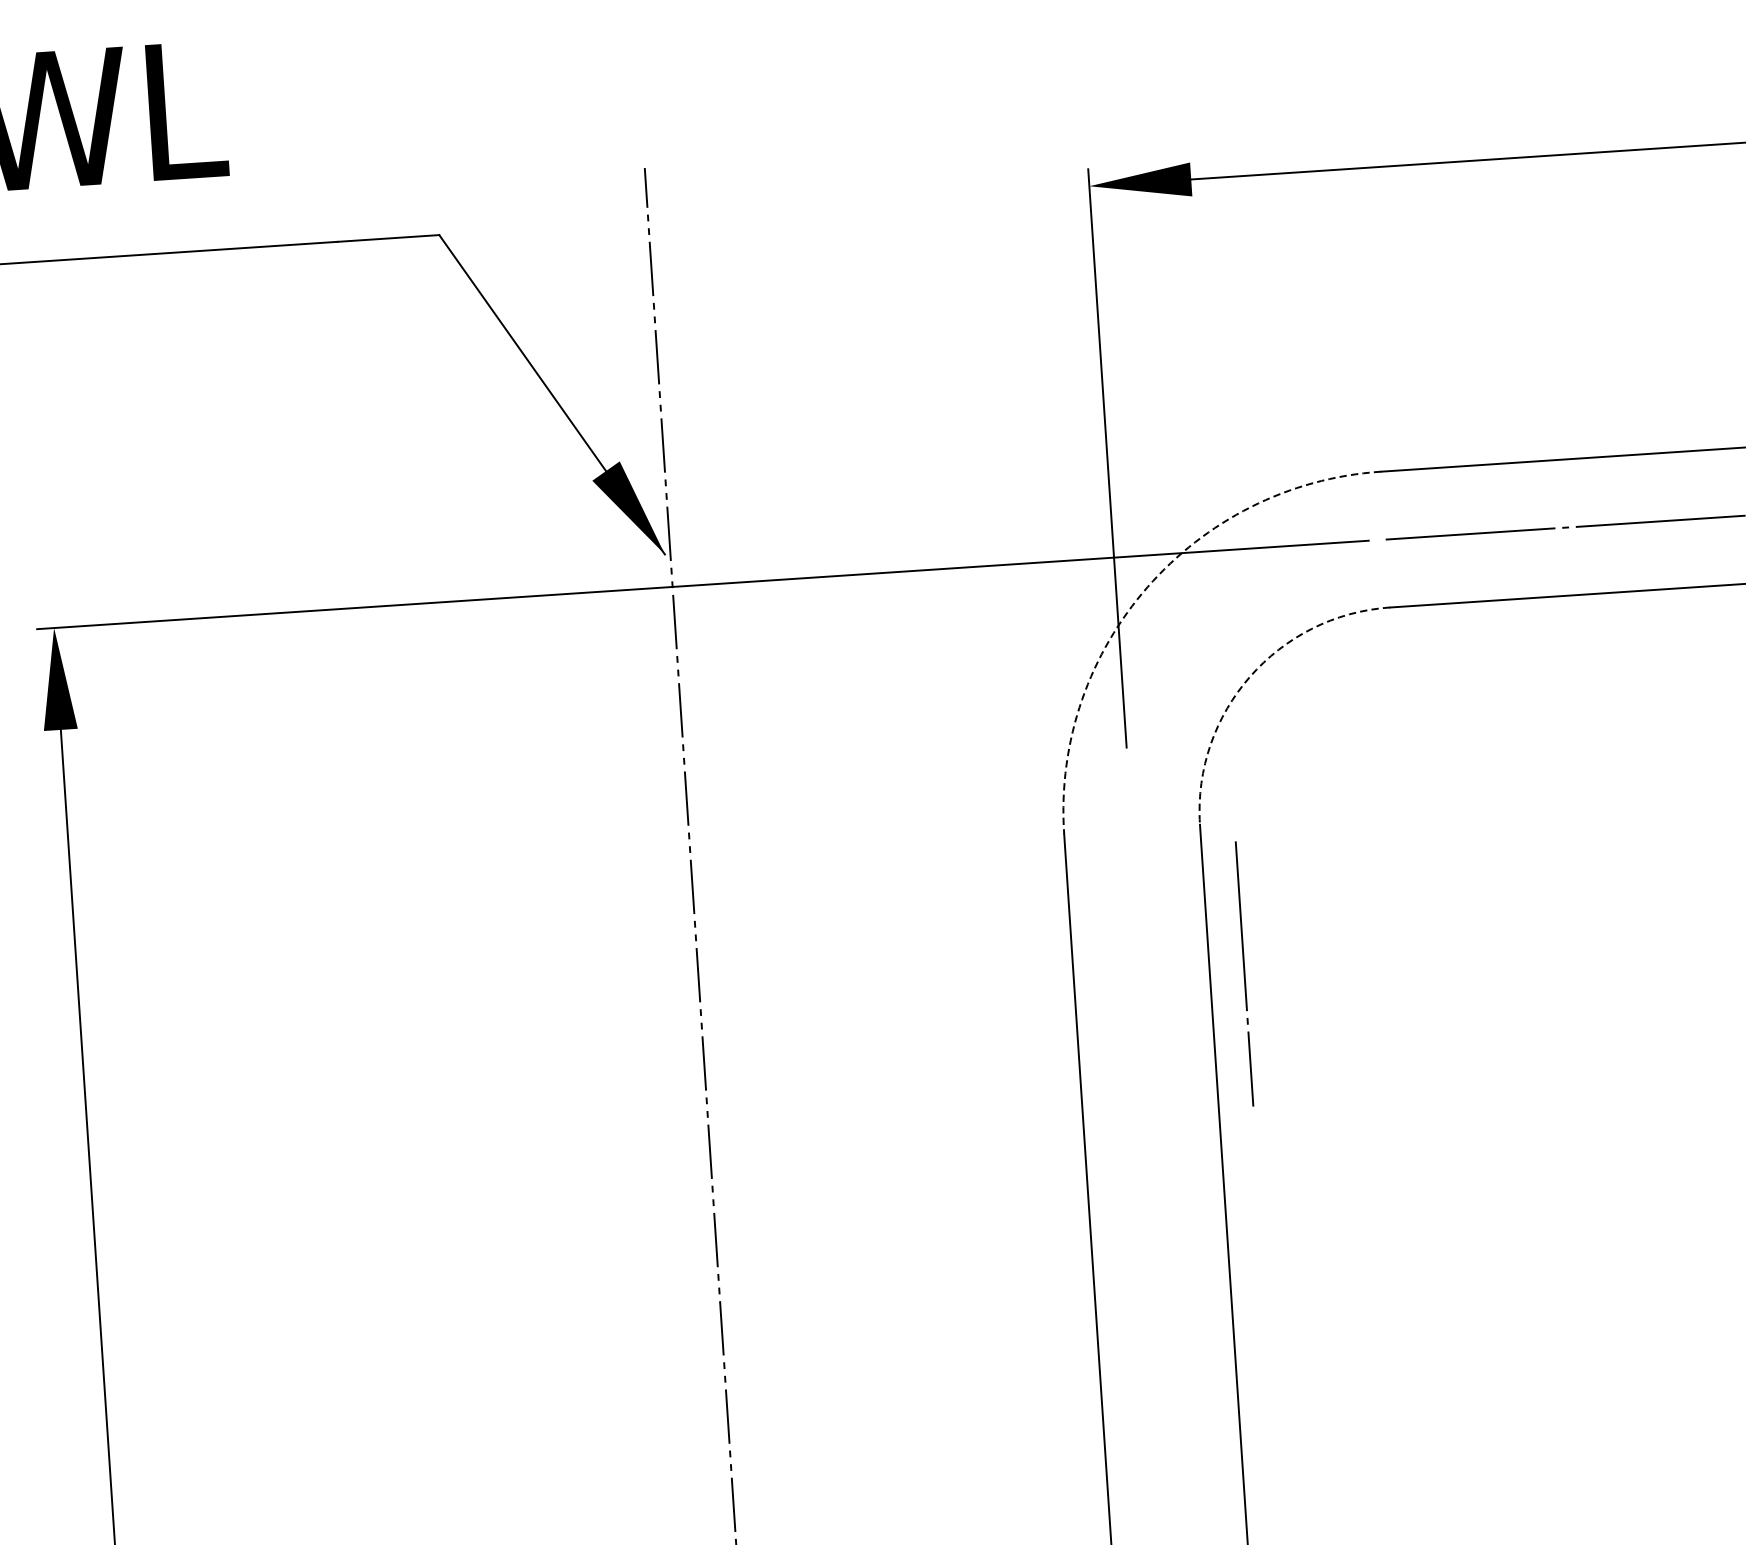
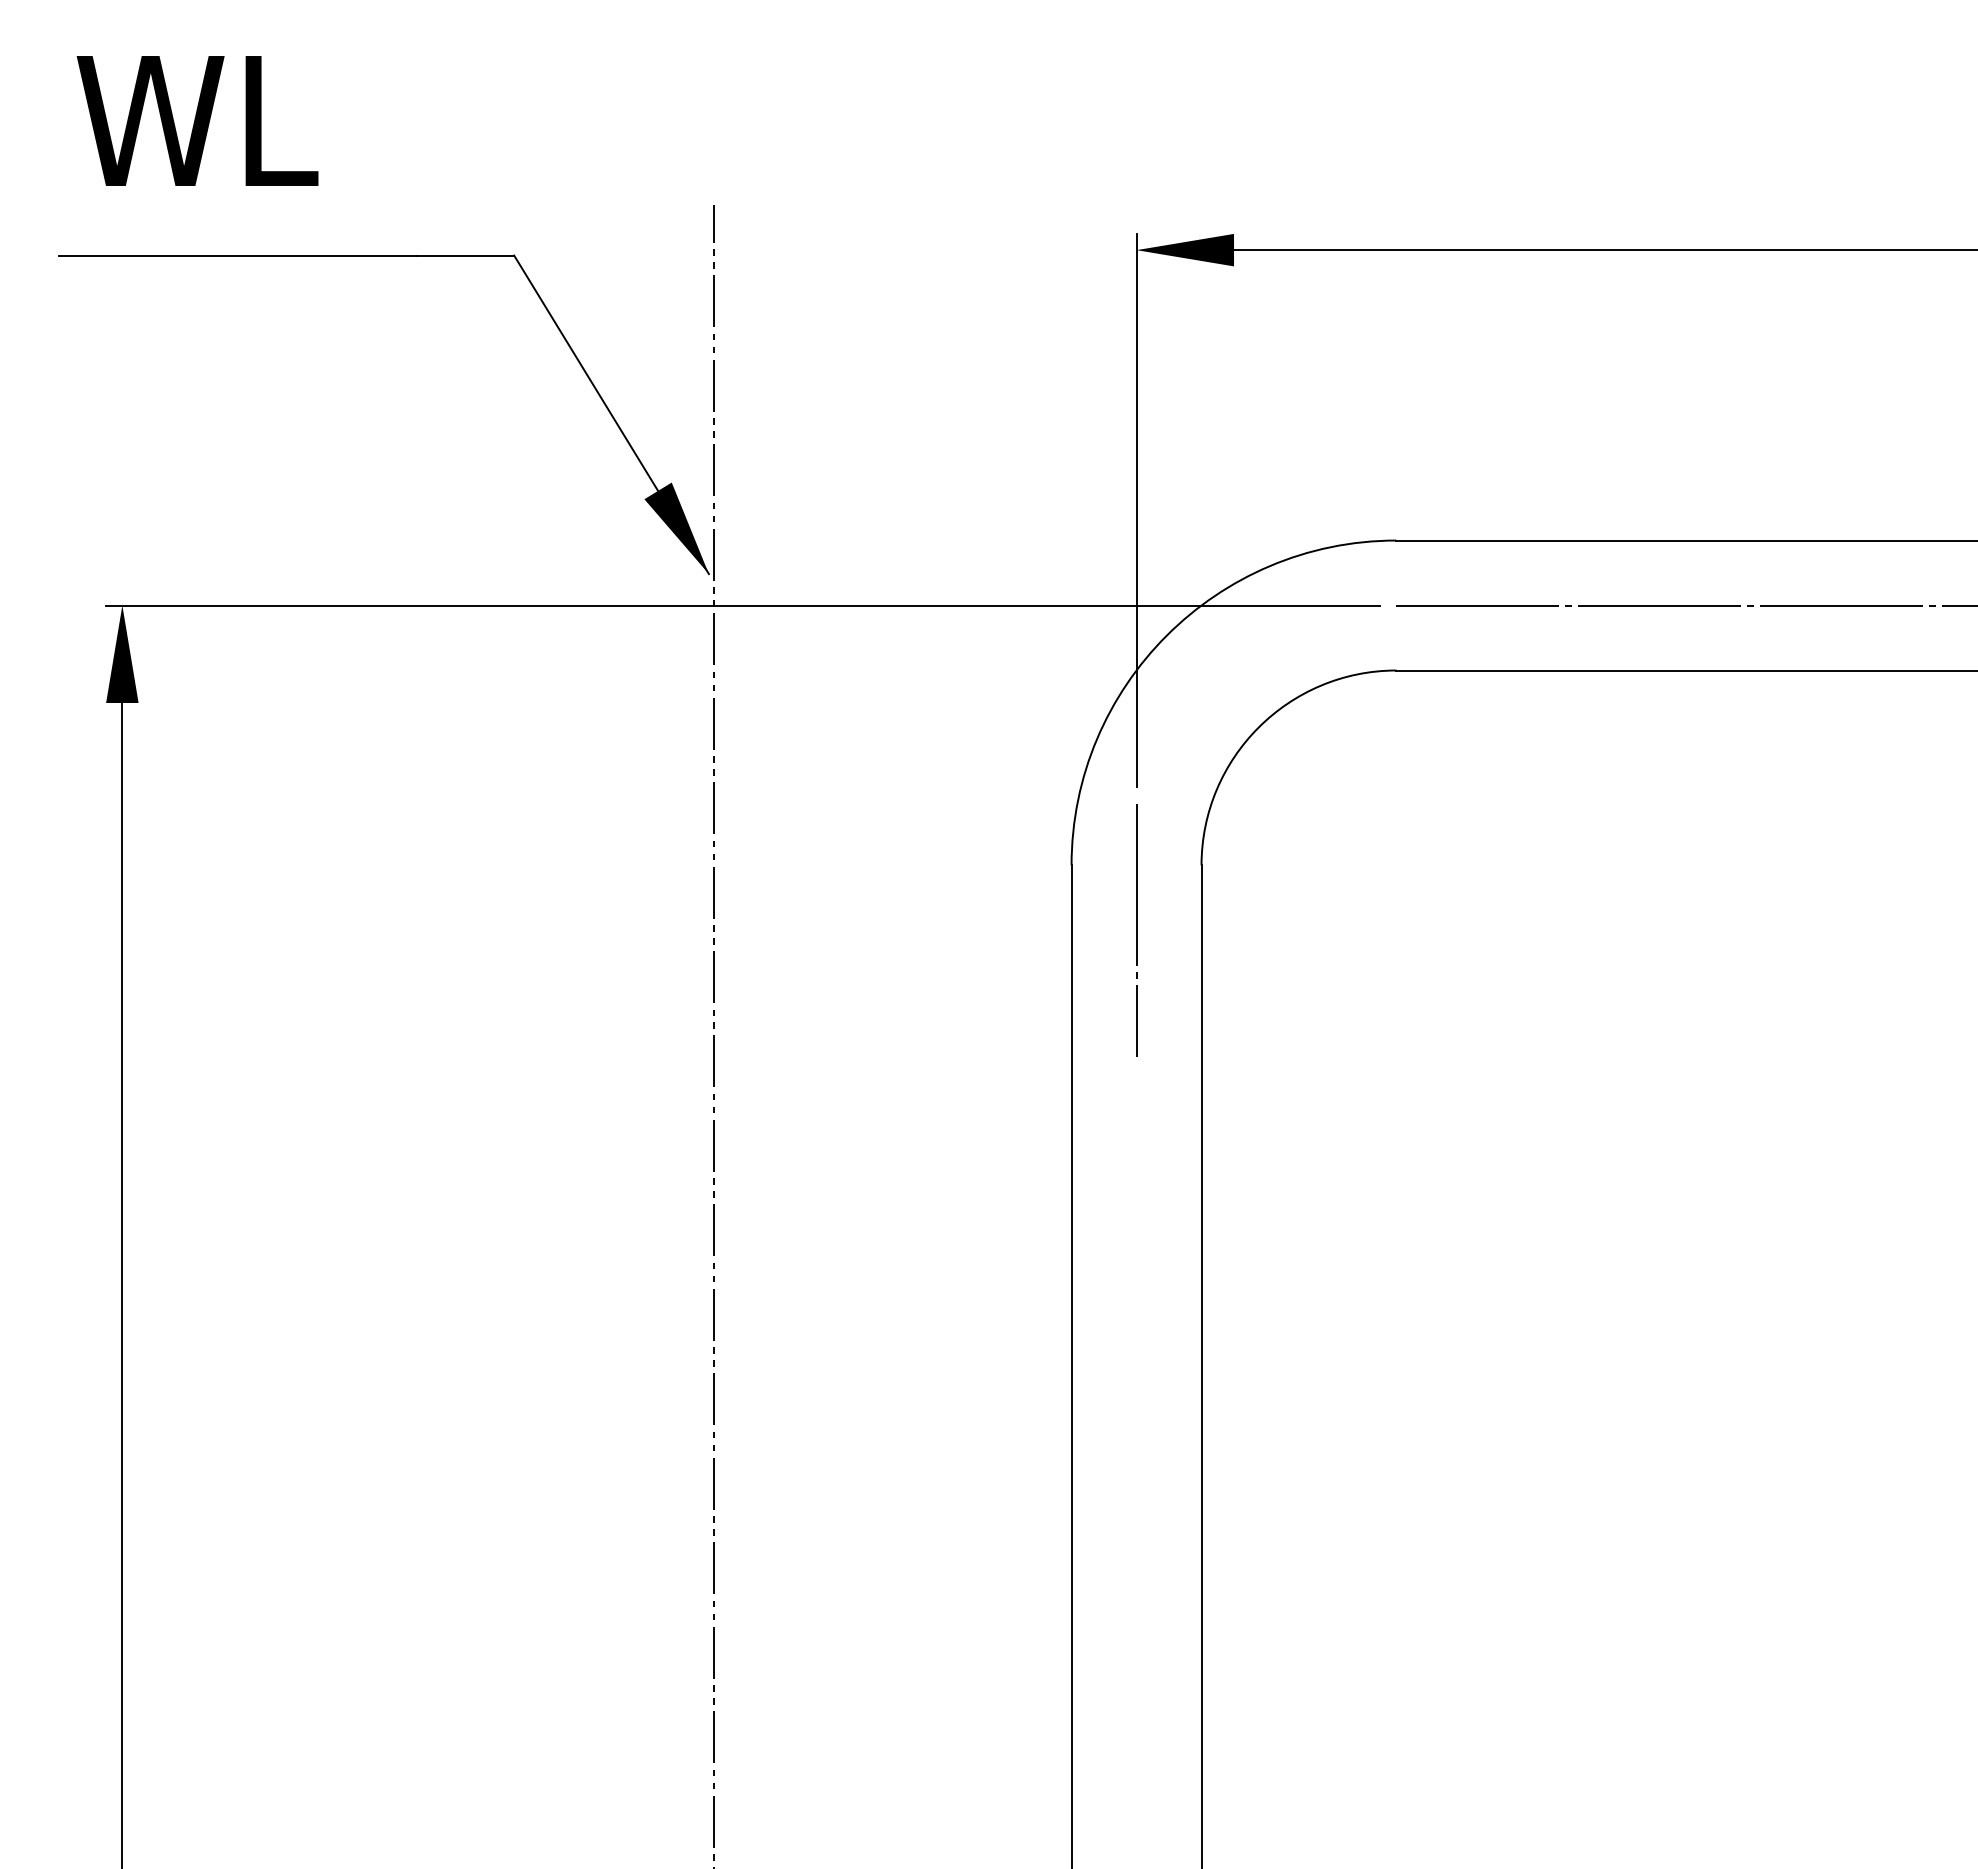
arc: (1147, 586) -> (1166, 635), dashed -> solid
arc: (1249, 676) -> (1258, 727), dashed -> solid
line: (1244, 974) -> (1136, 930), moved

